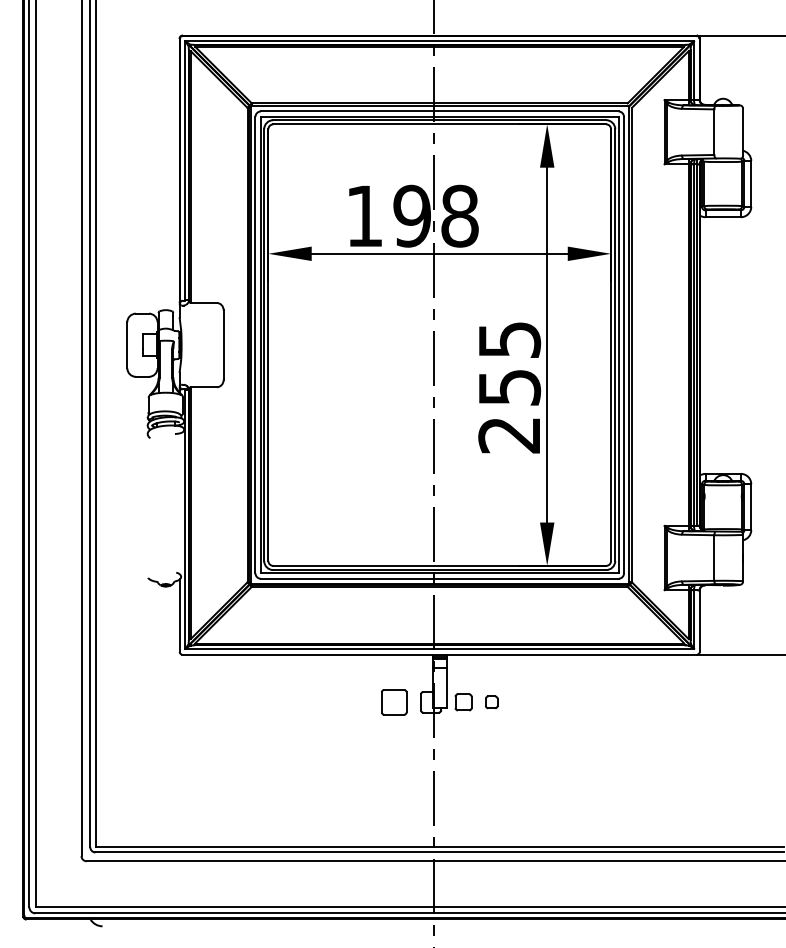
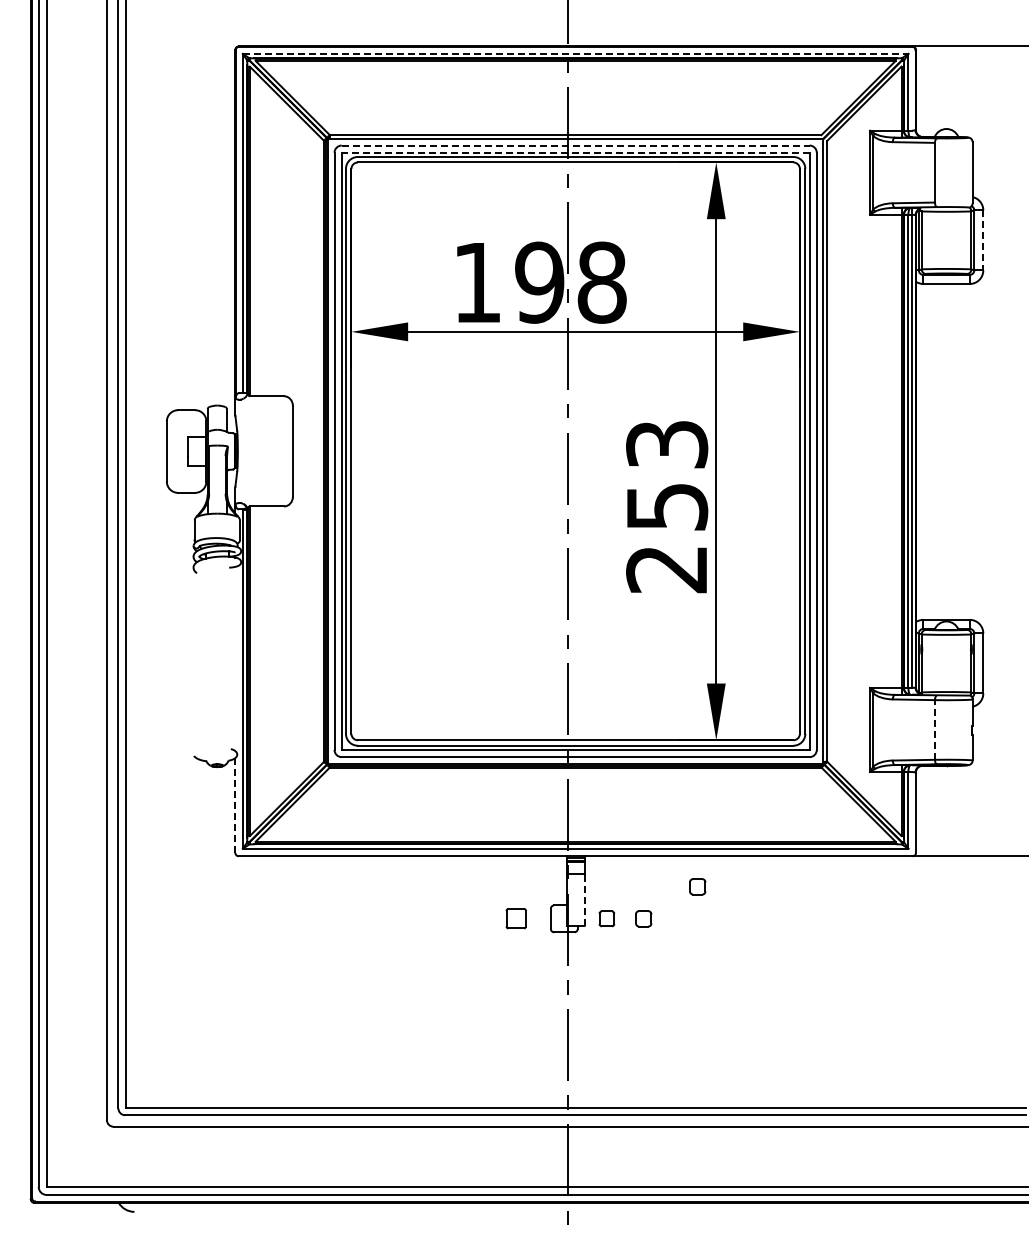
line: (439, 41) -> (575, 53), solid -> dashed
line: (439, 111) -> (575, 145), solid -> dashed
line: (439, 116) -> (575, 152), solid -> dashed
line: (751, 183) -> (983, 240), solid -> dashed
text: (509, 339) -> (666, 444), 255 -> 253
line: (713, 557) -> (934, 729), solid -> dashed
line: (179, 615) -> (235, 805), solid -> dashed
part: (532, 677) -> (697, 886), added
line: (446, 687) -> (584, 899), solid -> dashed
part: (394, 702) -> (516, 918), size x0.6
part: (463, 702) -> (606, 918), size x0.7

